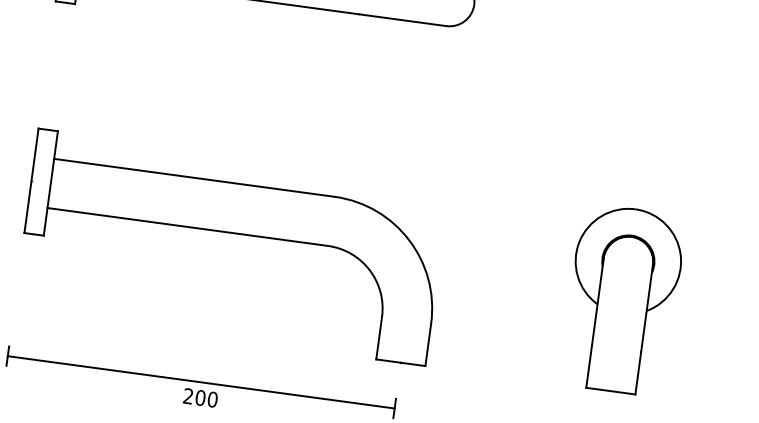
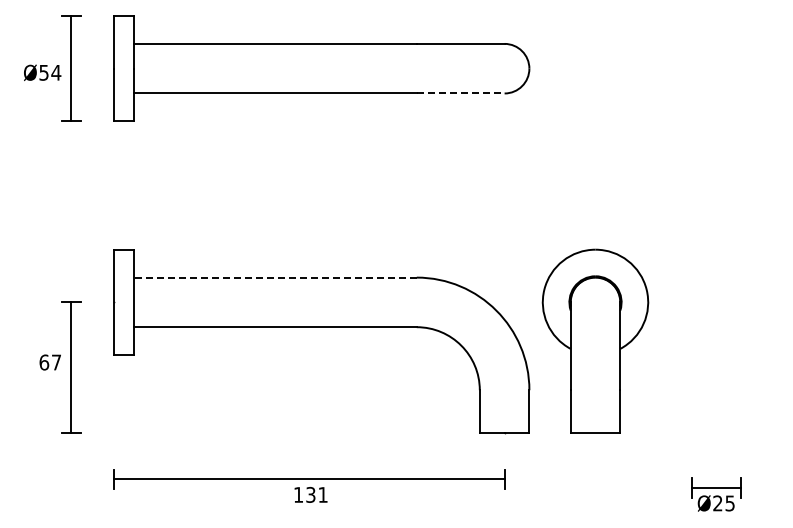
line: (402, 20) -> (460, 93), solid -> dashed
line: (194, 177) -> (275, 277), solid -> dashed
part: (623, 299) -> (595, 340), moved
text: (200, 397) -> (310, 494), 200 -> 131

